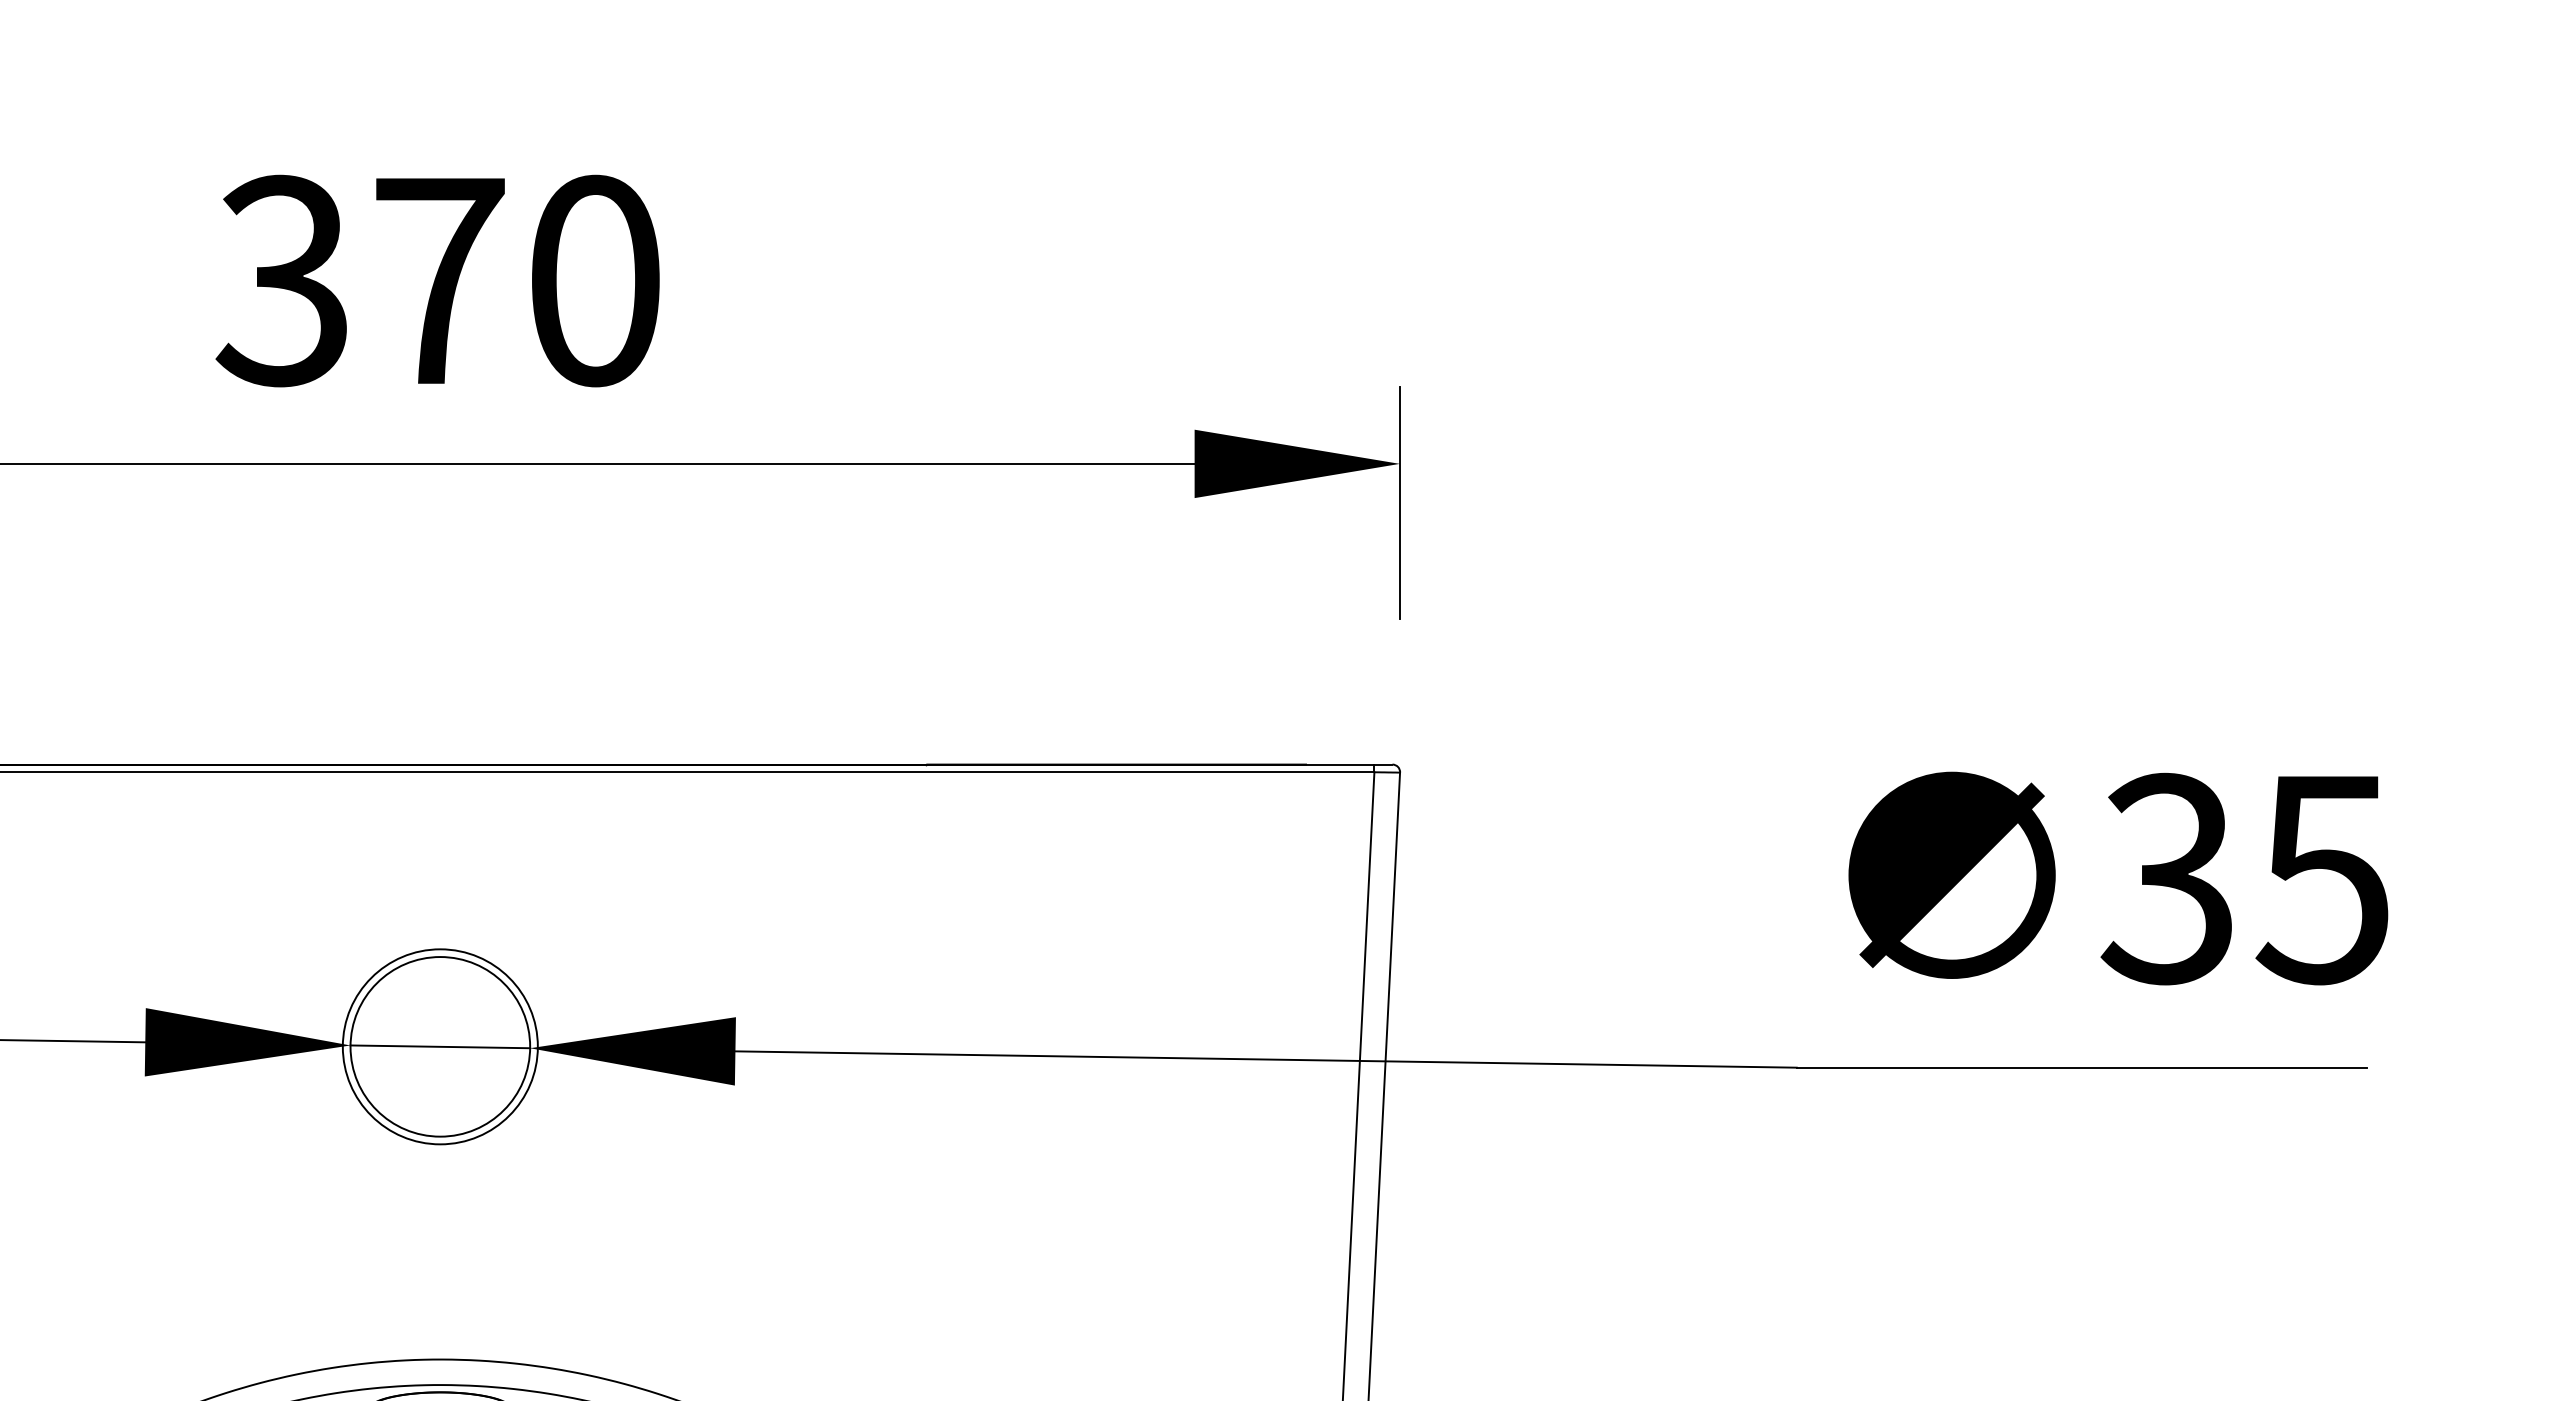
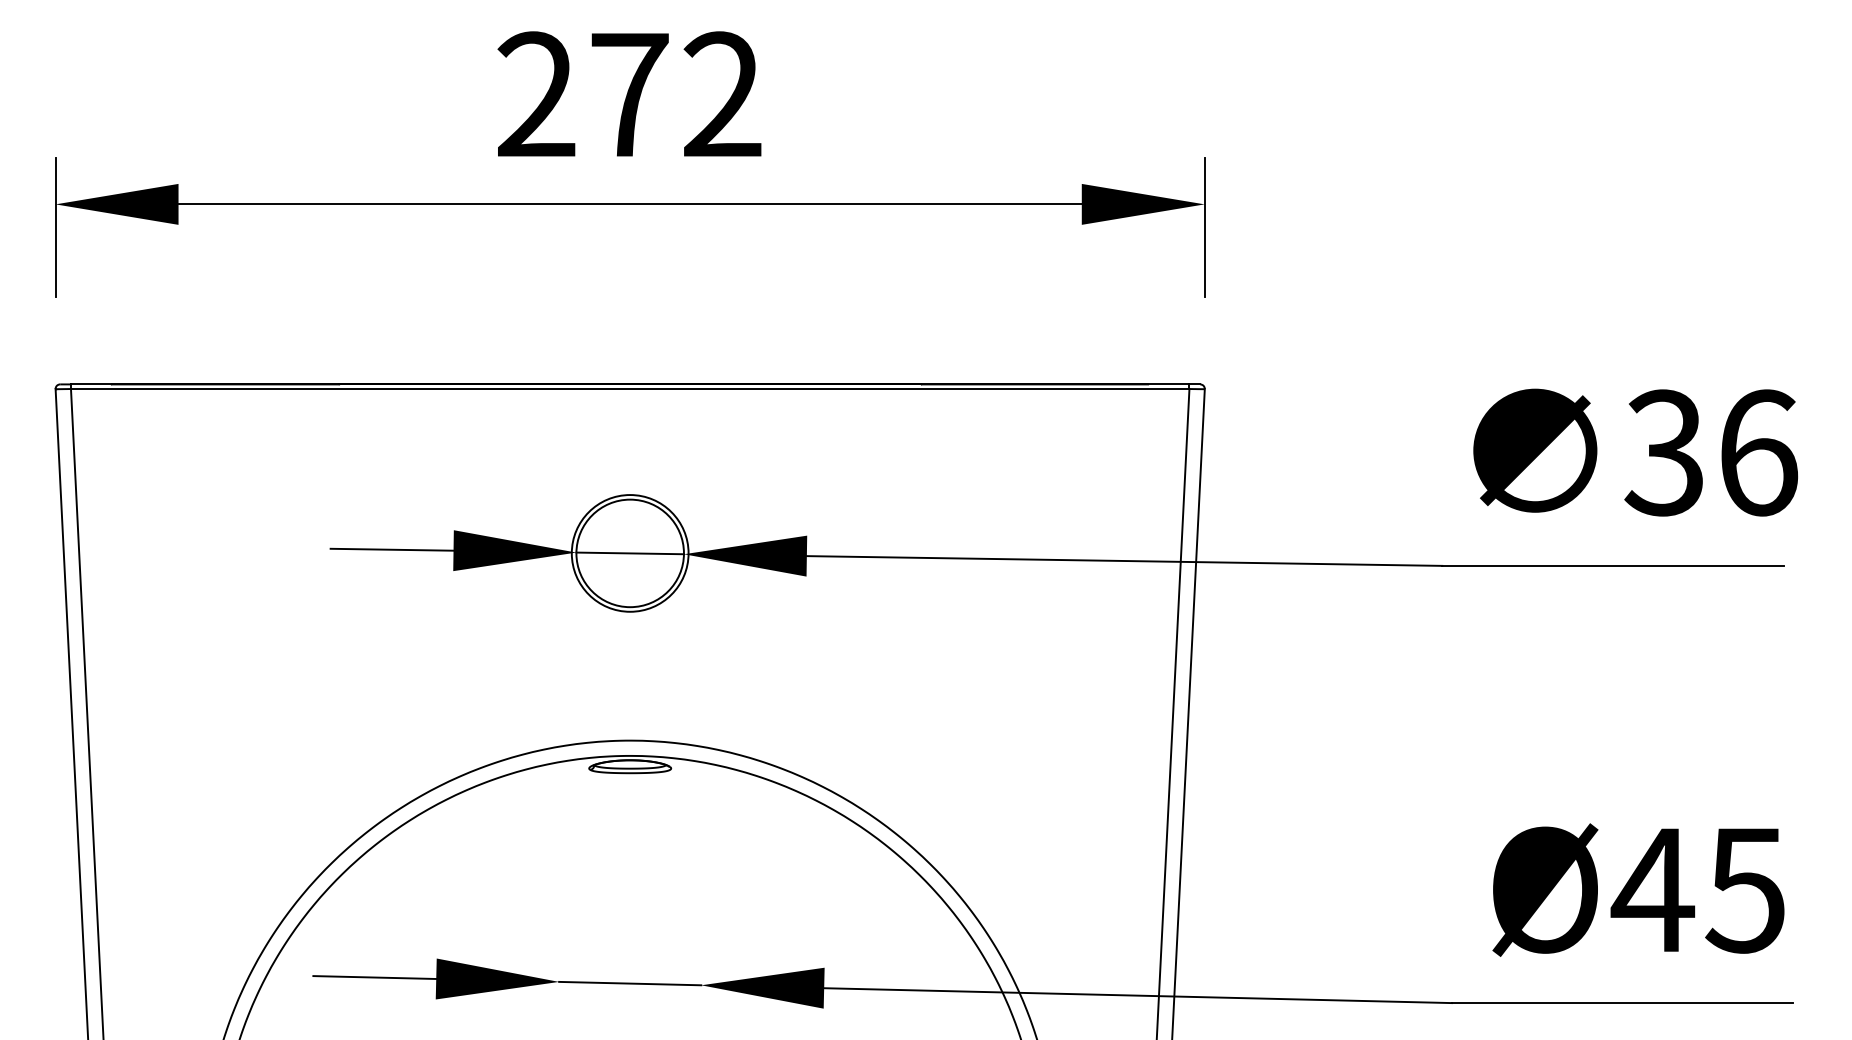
text: (437, 280) -> (628, 94), 370 -> 272
text: (2323, 878) -> (1757, 452), 35 -> 36

